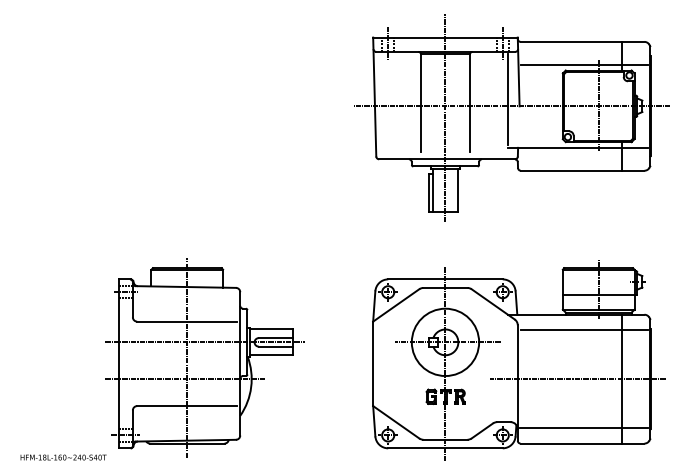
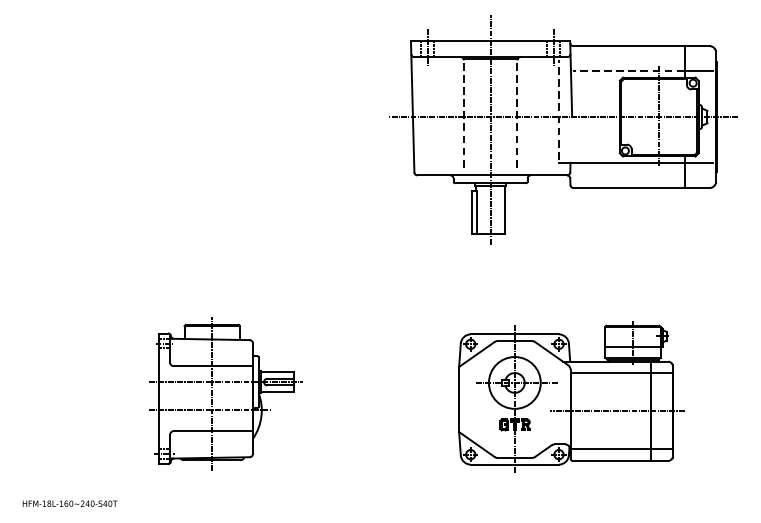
line: (571, 64) -> (629, 71), solid -> dashed
line: (507, 99) -> (558, 109), solid -> dashed
line: (421, 103) -> (464, 113), solid -> dashed
line: (469, 103) -> (517, 113), solid -> dashed
part: (204, 357) -> (225, 393), size x0.7
part: (518, 360) -> (570, 396), size x0.7

